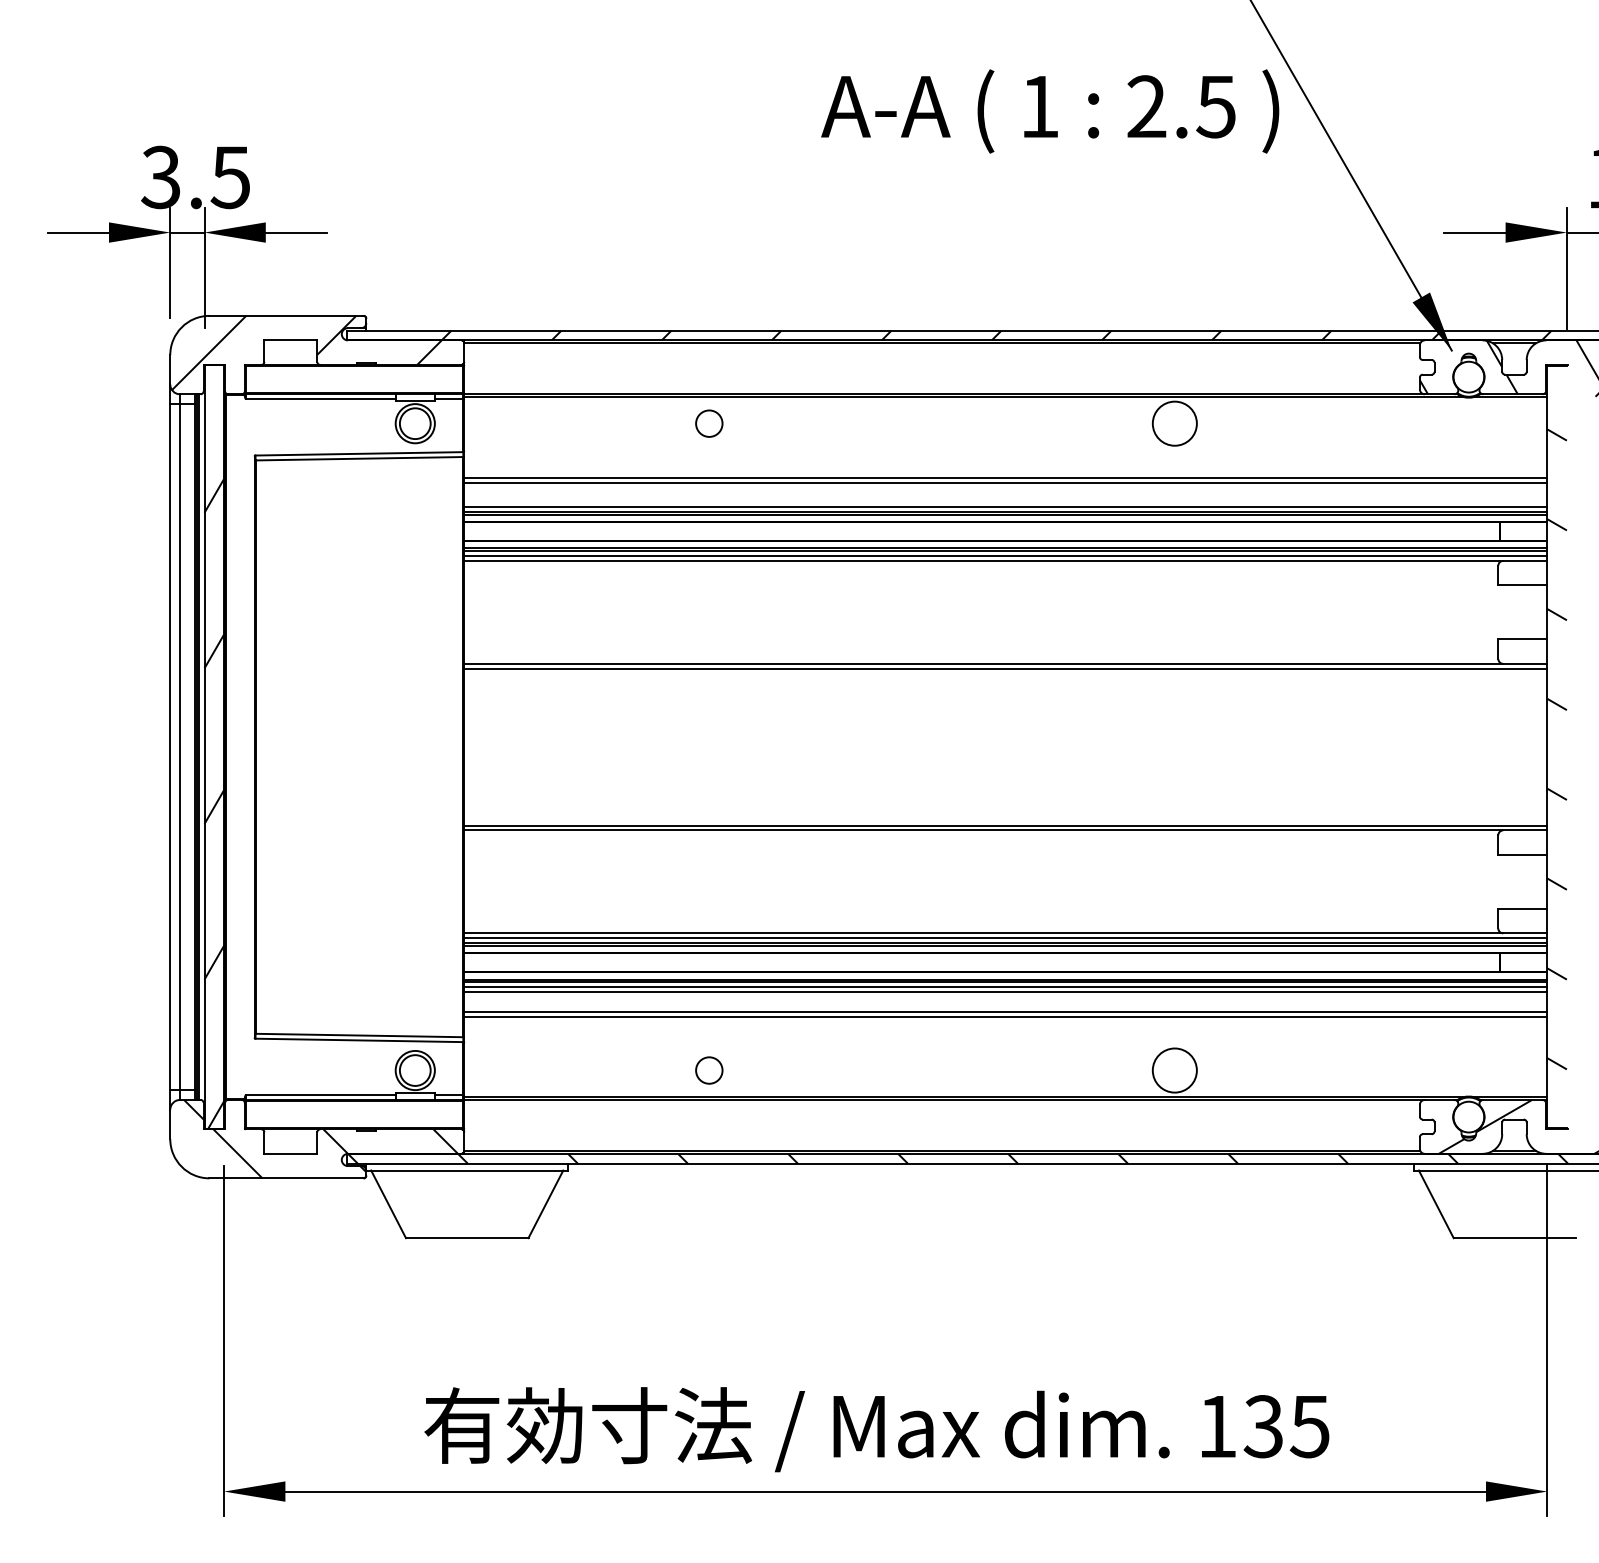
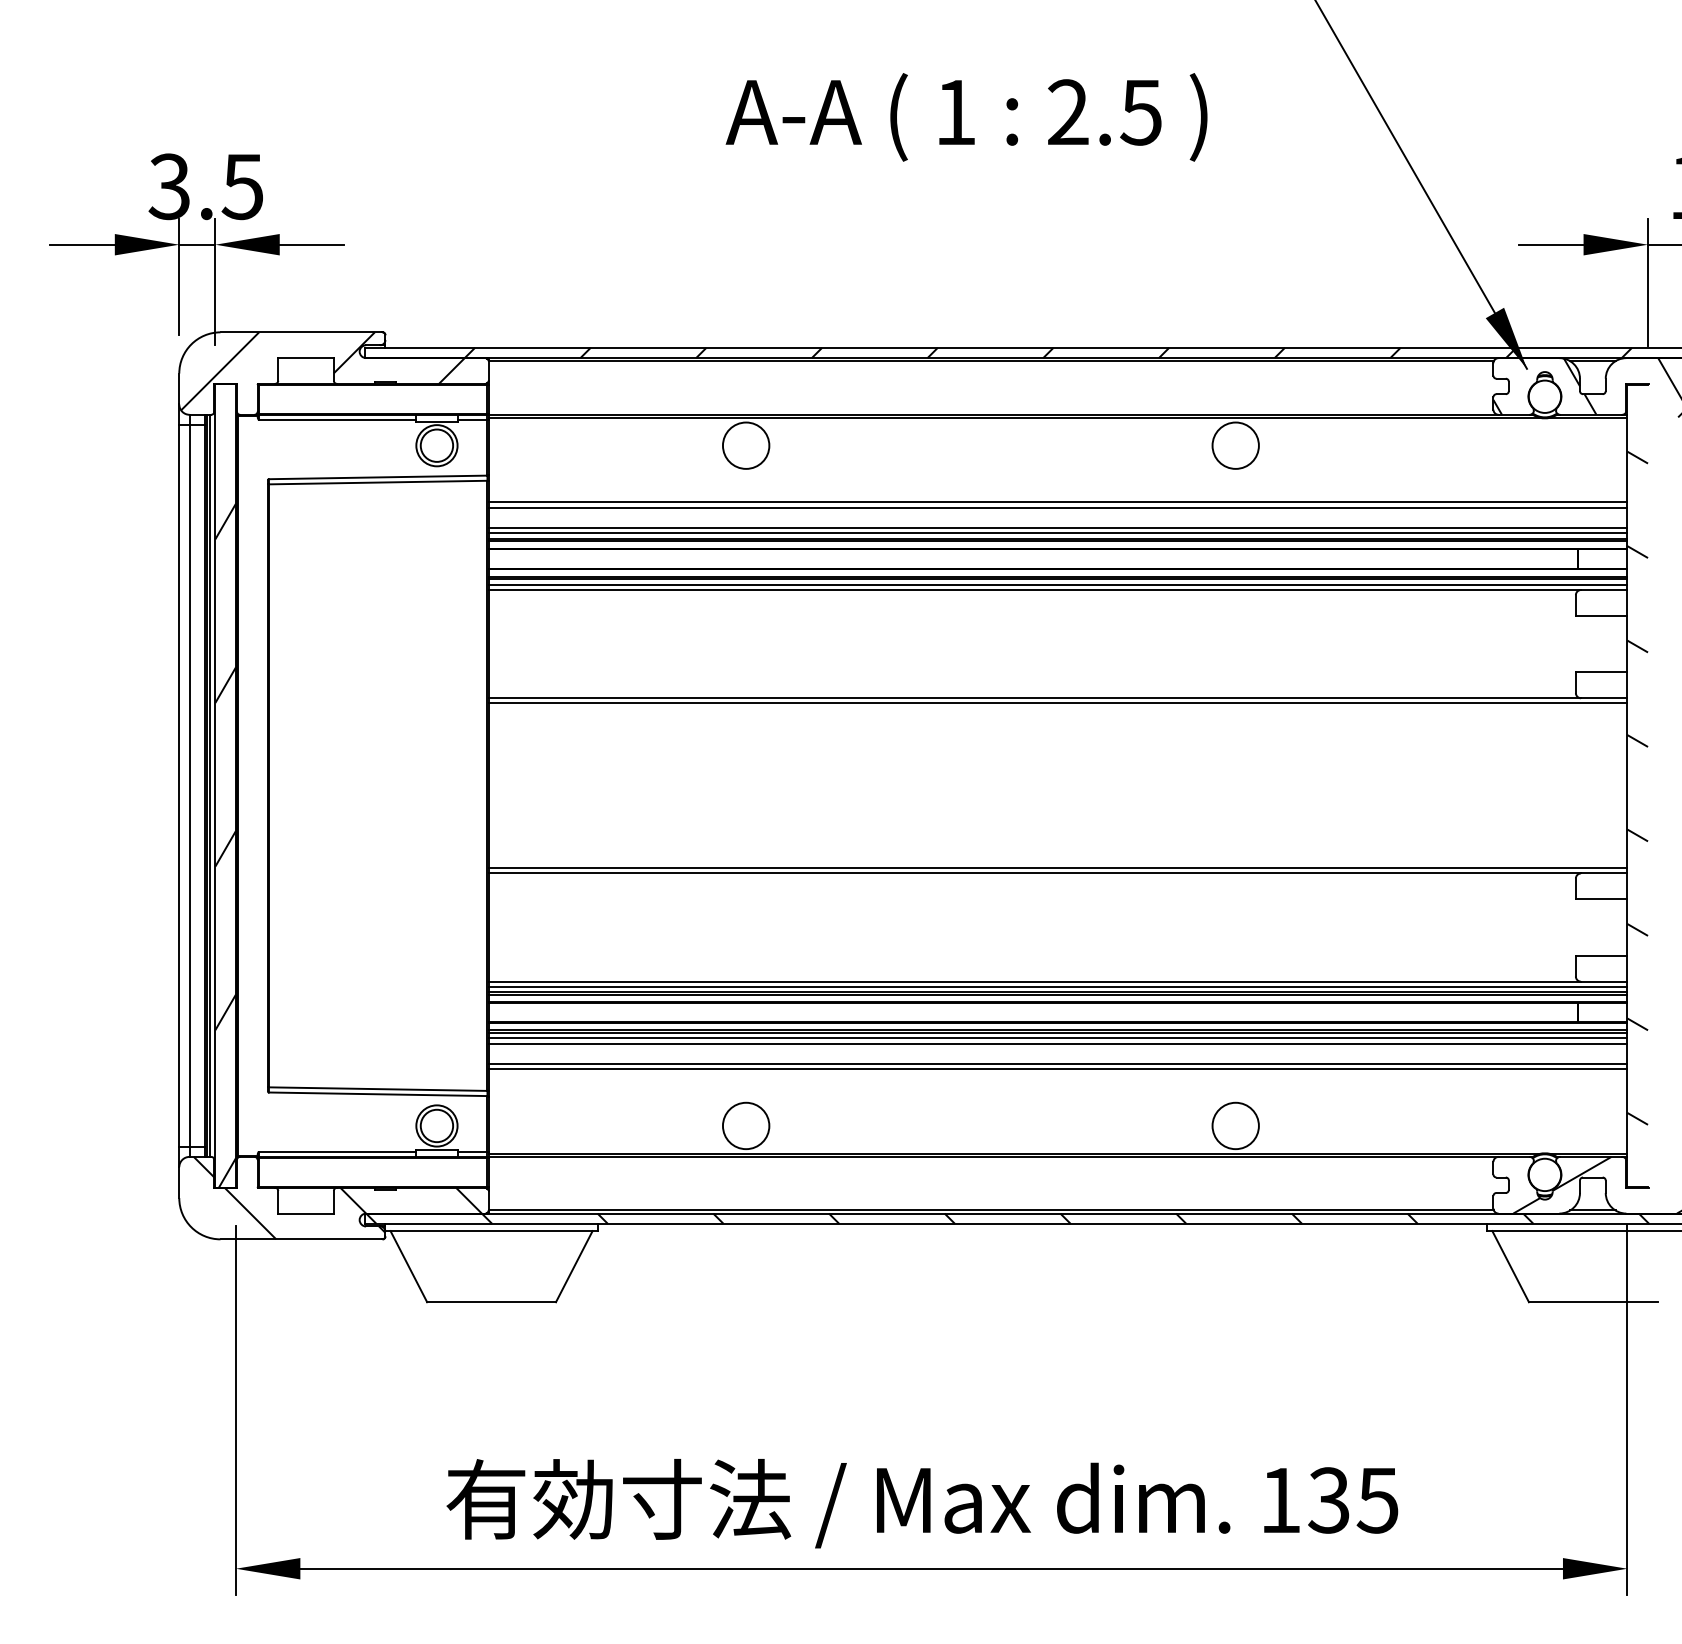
text: (1050, 111) -> (966, 117), moved
circle: (708, 423) -> (745, 445), size x1.67
line: (1005, 502) -> (1057, 528), added
circle: (708, 1070) -> (745, 1125), size x1.67

